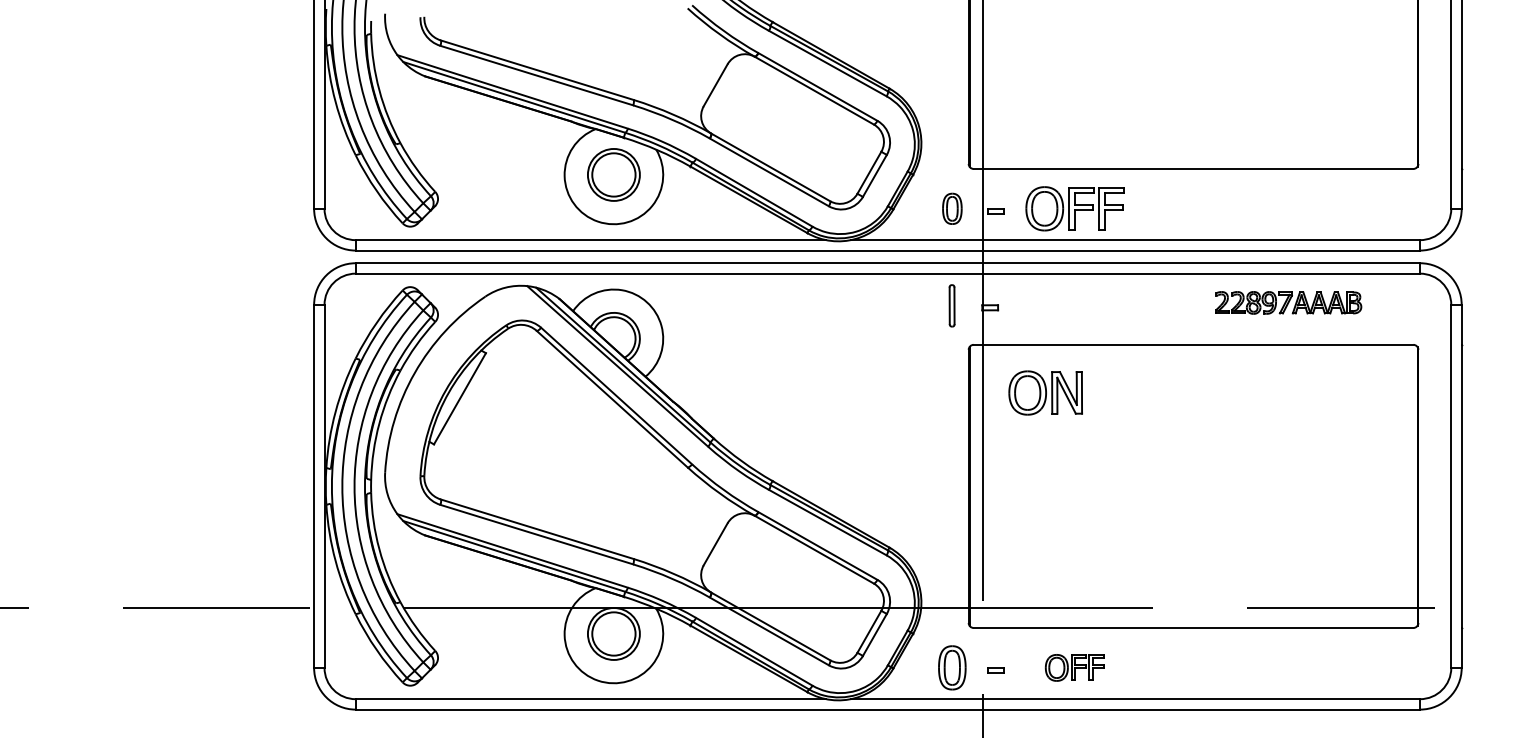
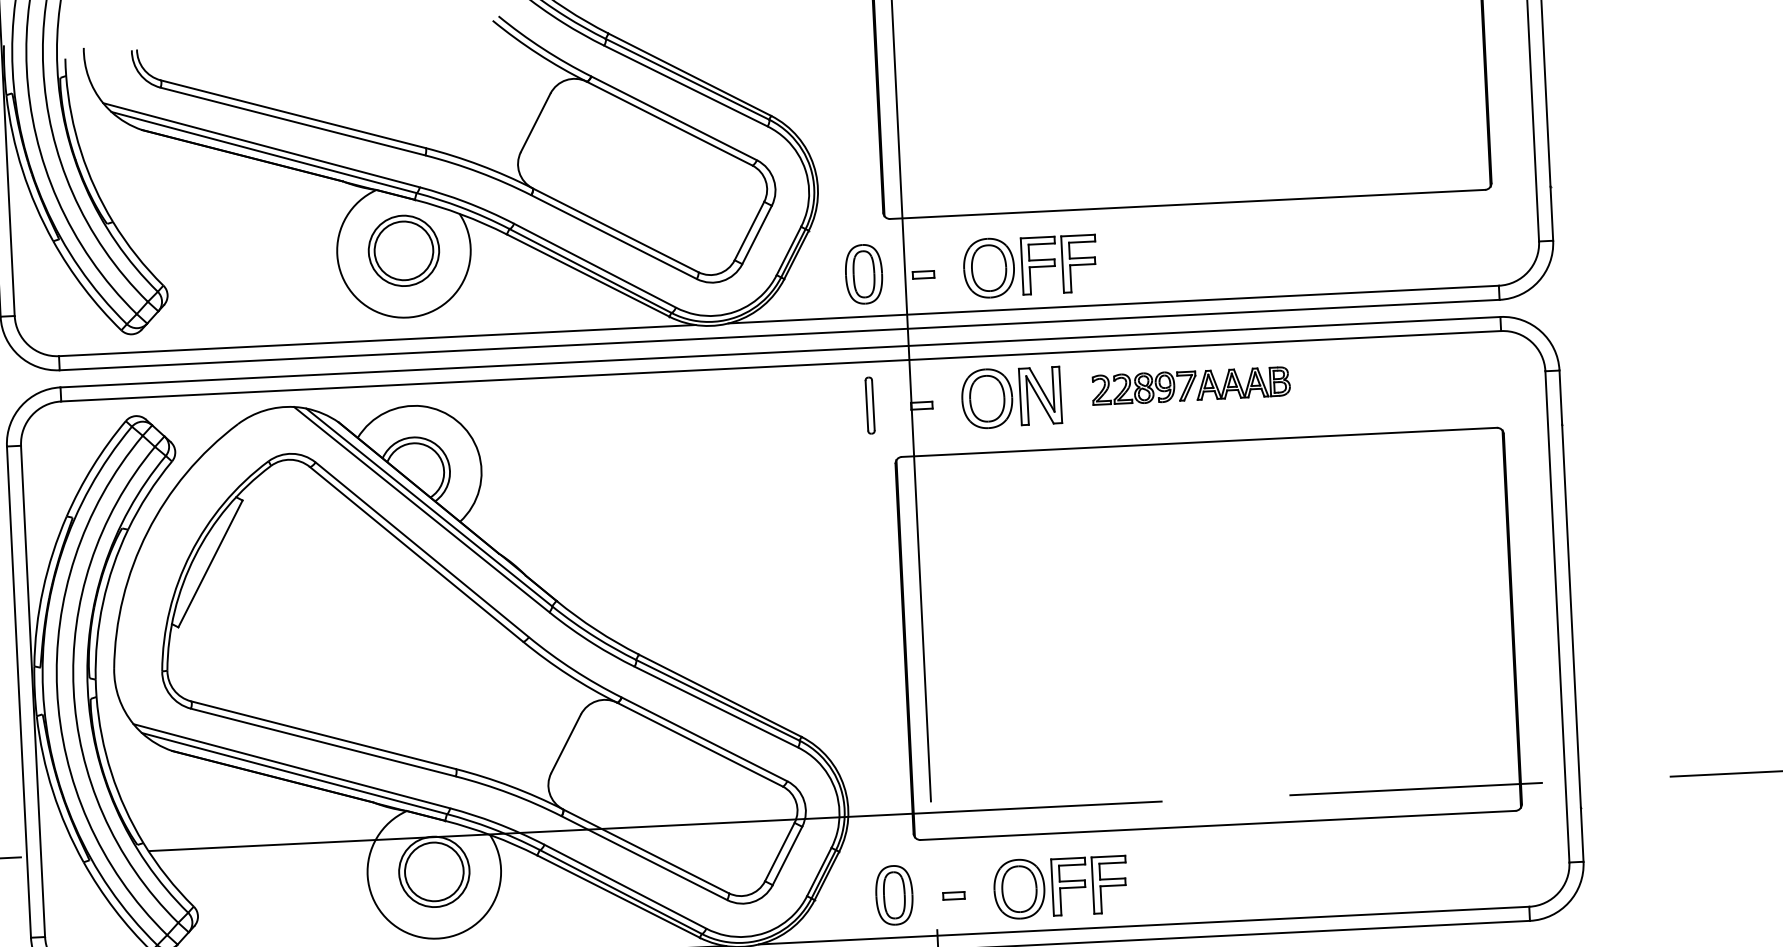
part: (952, 208) -> (864, 273), size x1.43
part: (1288, 302) -> (1191, 385), moved
part: (1045, 392) -> (1011, 396), moved
part: (1074, 667) -> (1059, 886), size x1.67

